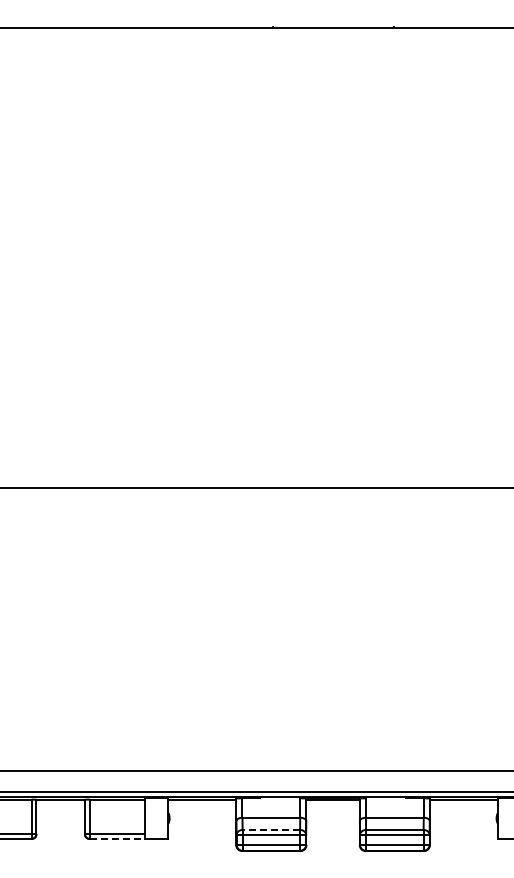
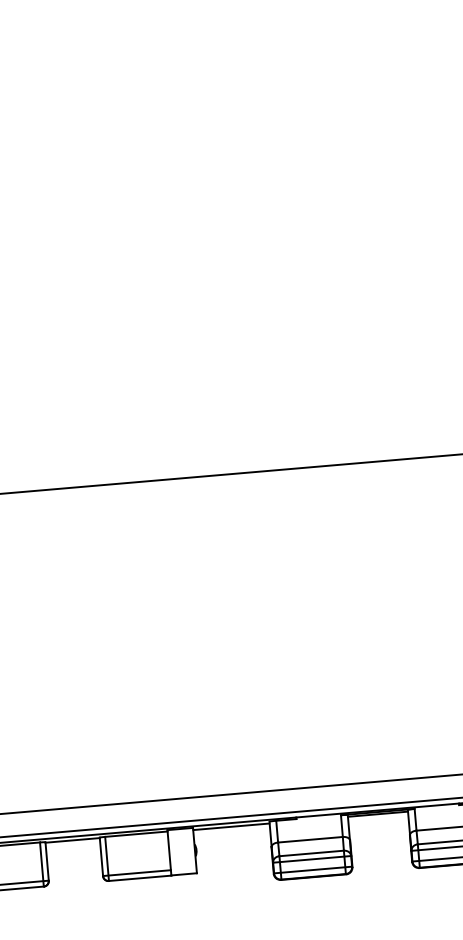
line: (271, 829) -> (311, 852), dashed -> solid
line: (117, 838) -> (140, 877), dashed -> solid

